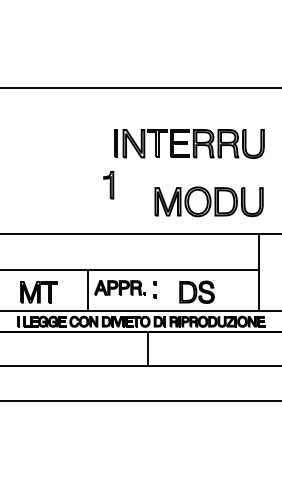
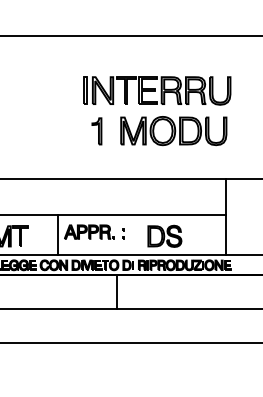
part: (108, 185) -> (96, 131), moved
part: (208, 201) -> (173, 130), moved
part: (154, 289) -> (123, 233), size x0.62

